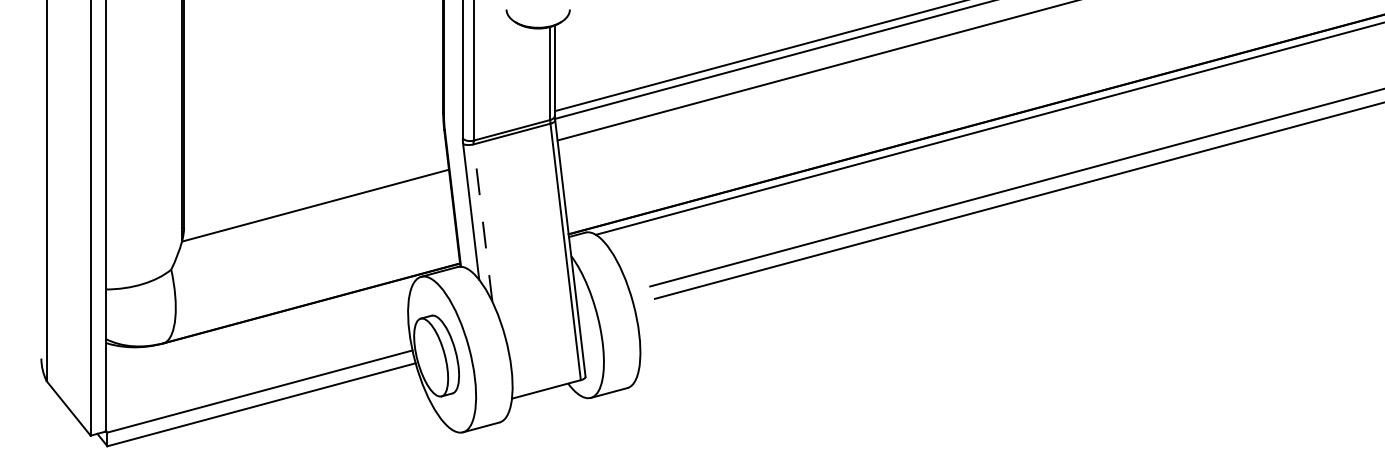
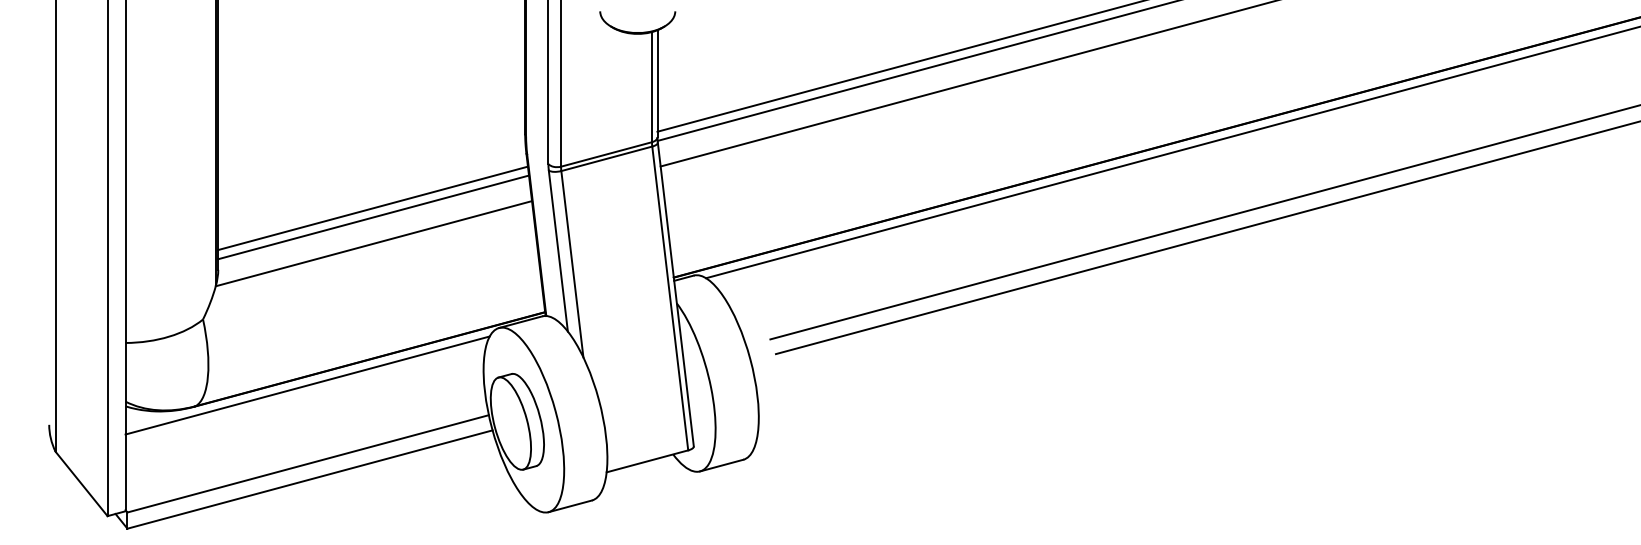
line: (314, 175) -> (372, 208), added
line: (315, 183) -> (373, 217), added
line: (483, 223) -> (572, 264), dashed -> solid
line: (259, 325) -> (307, 385), added

